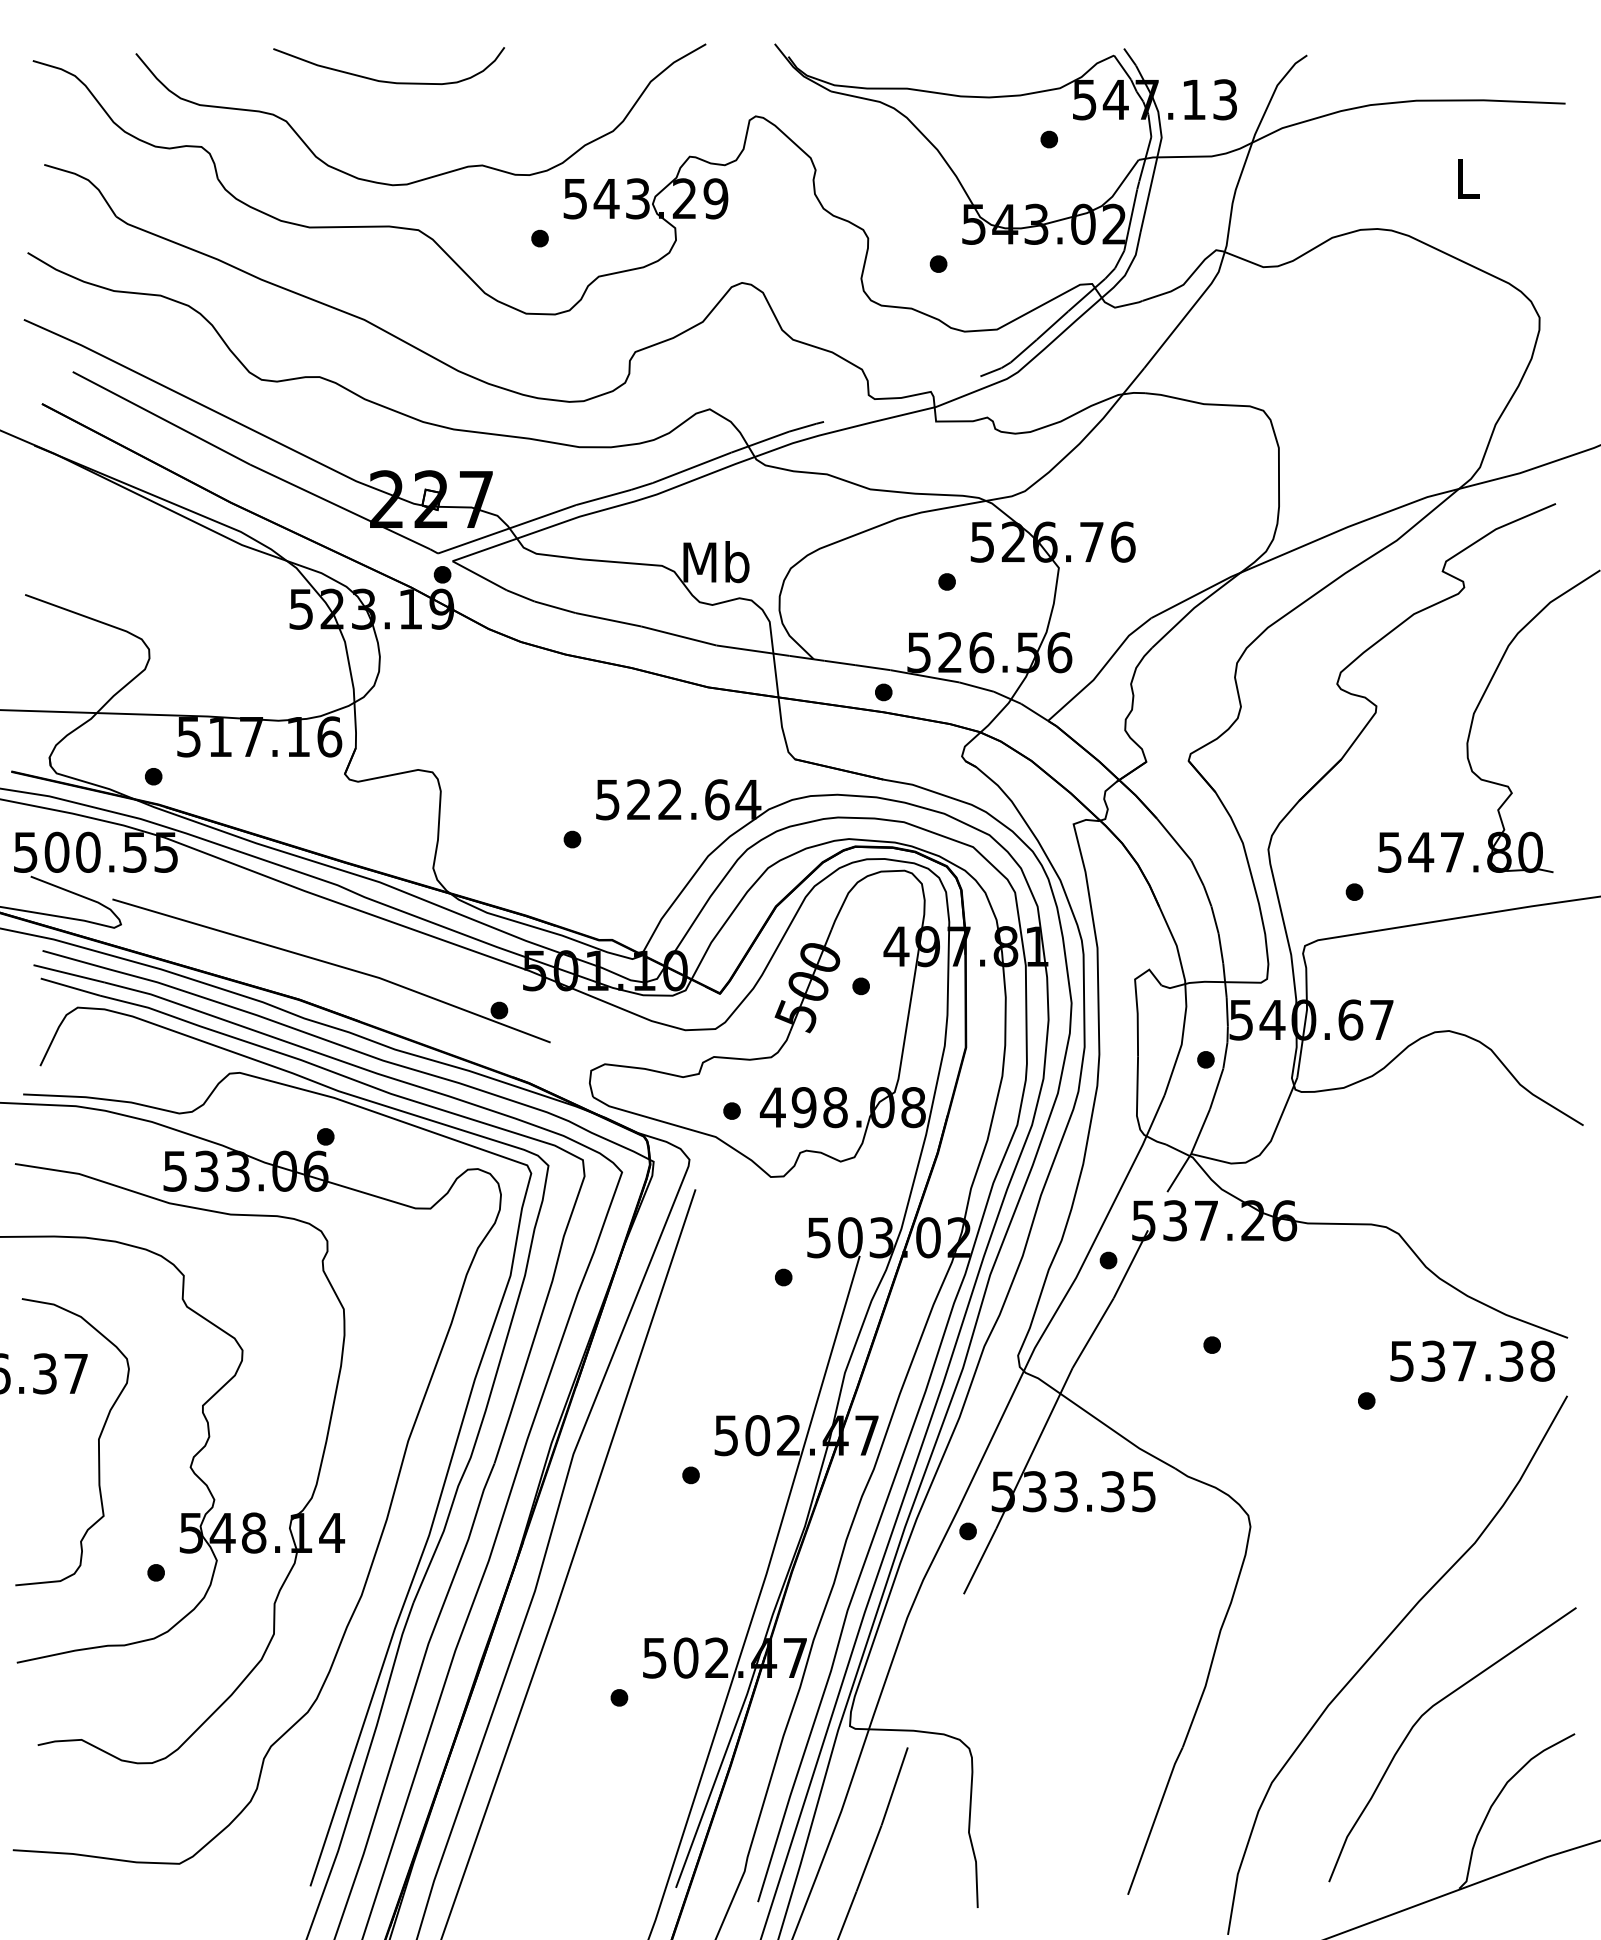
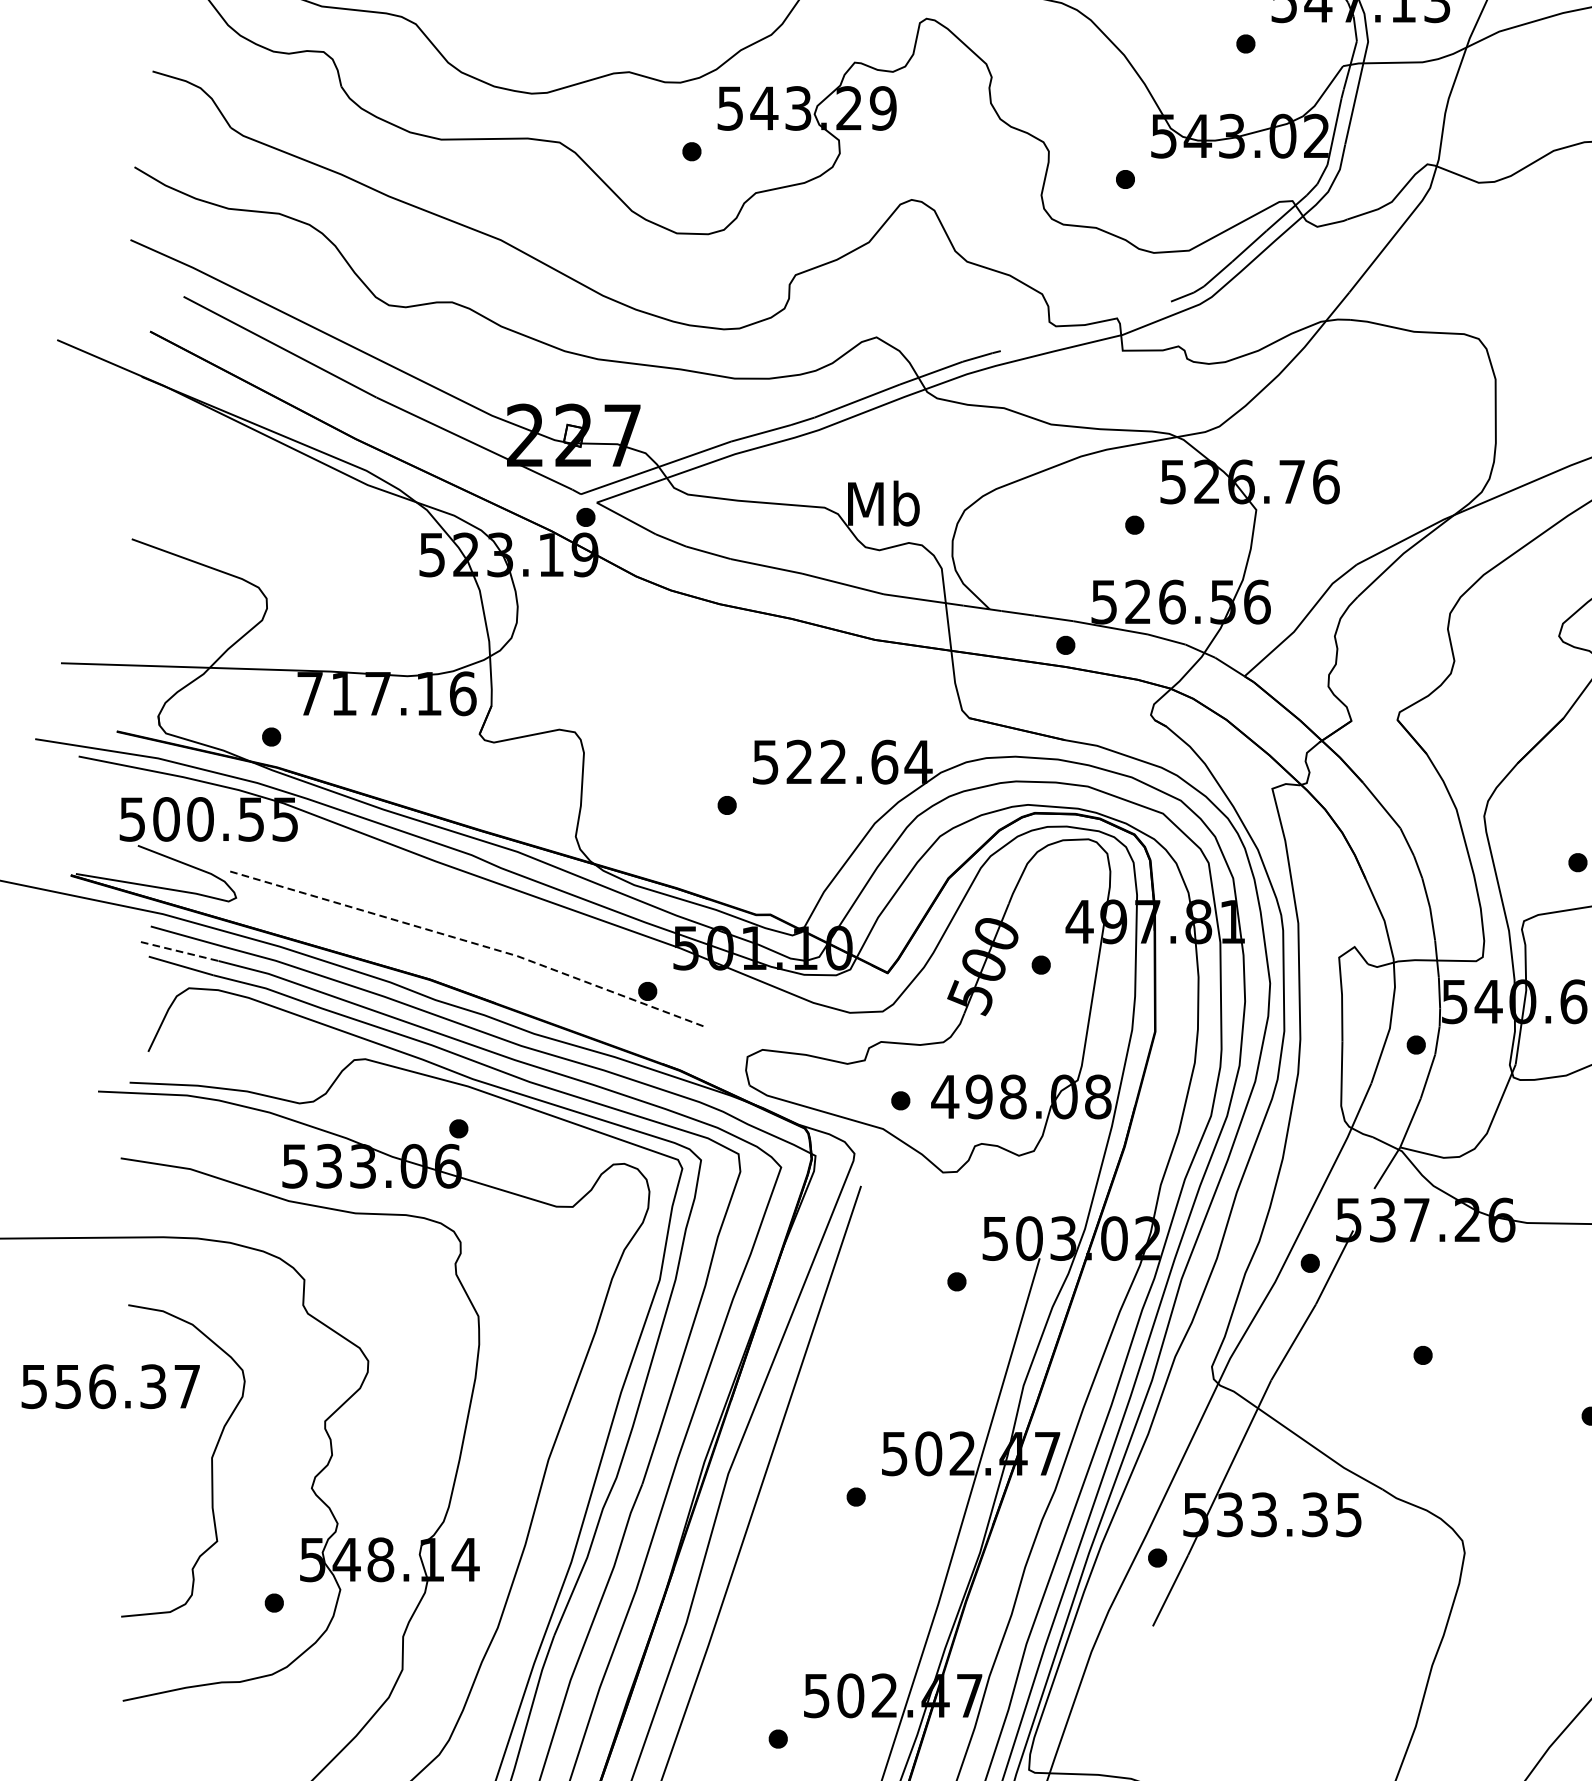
text: (188, 737) -> (309, 694), 517.16 -> 717.16
line: (333, 964) -> (467, 941), solid -> dashed
line: (69, 973) -> (180, 951), solid -> dashed

